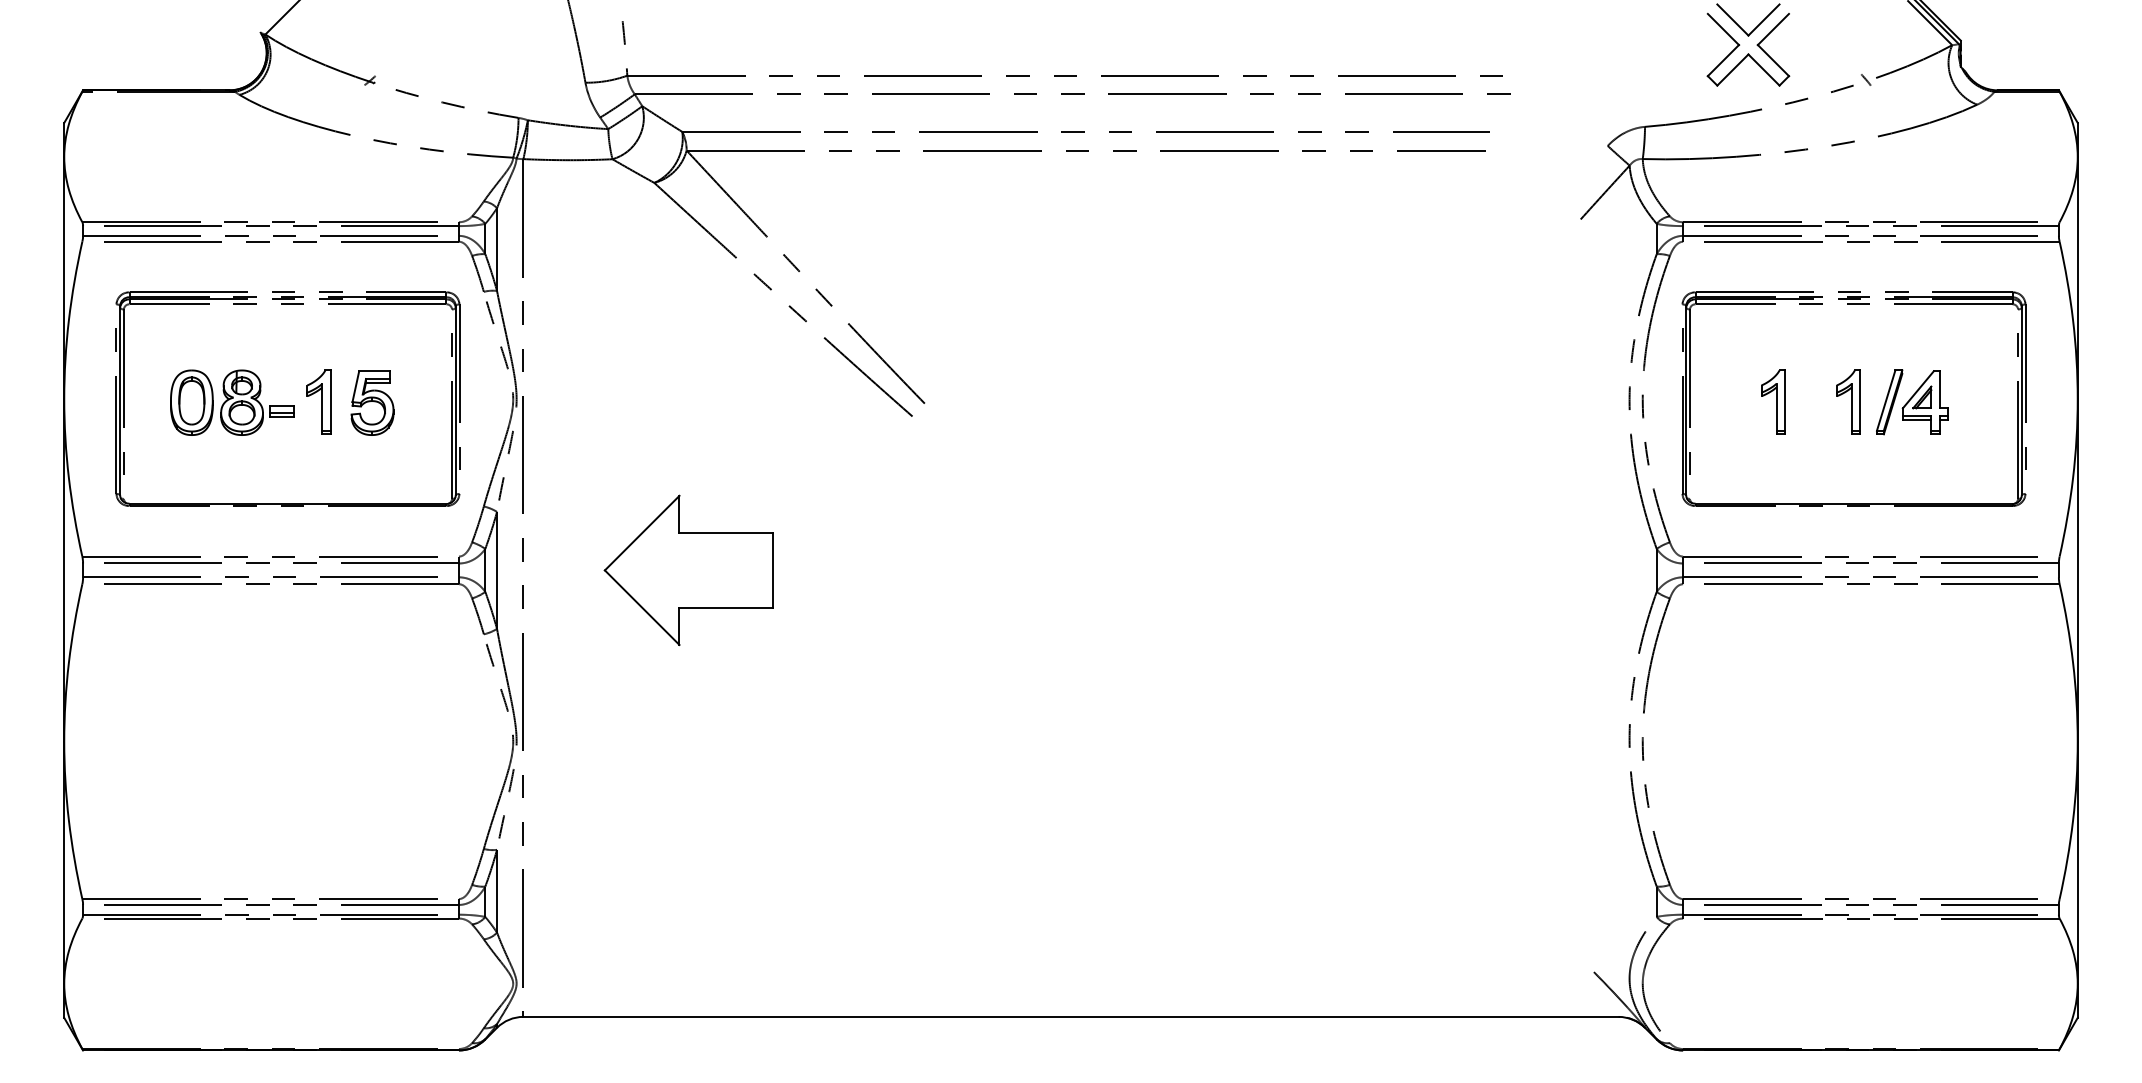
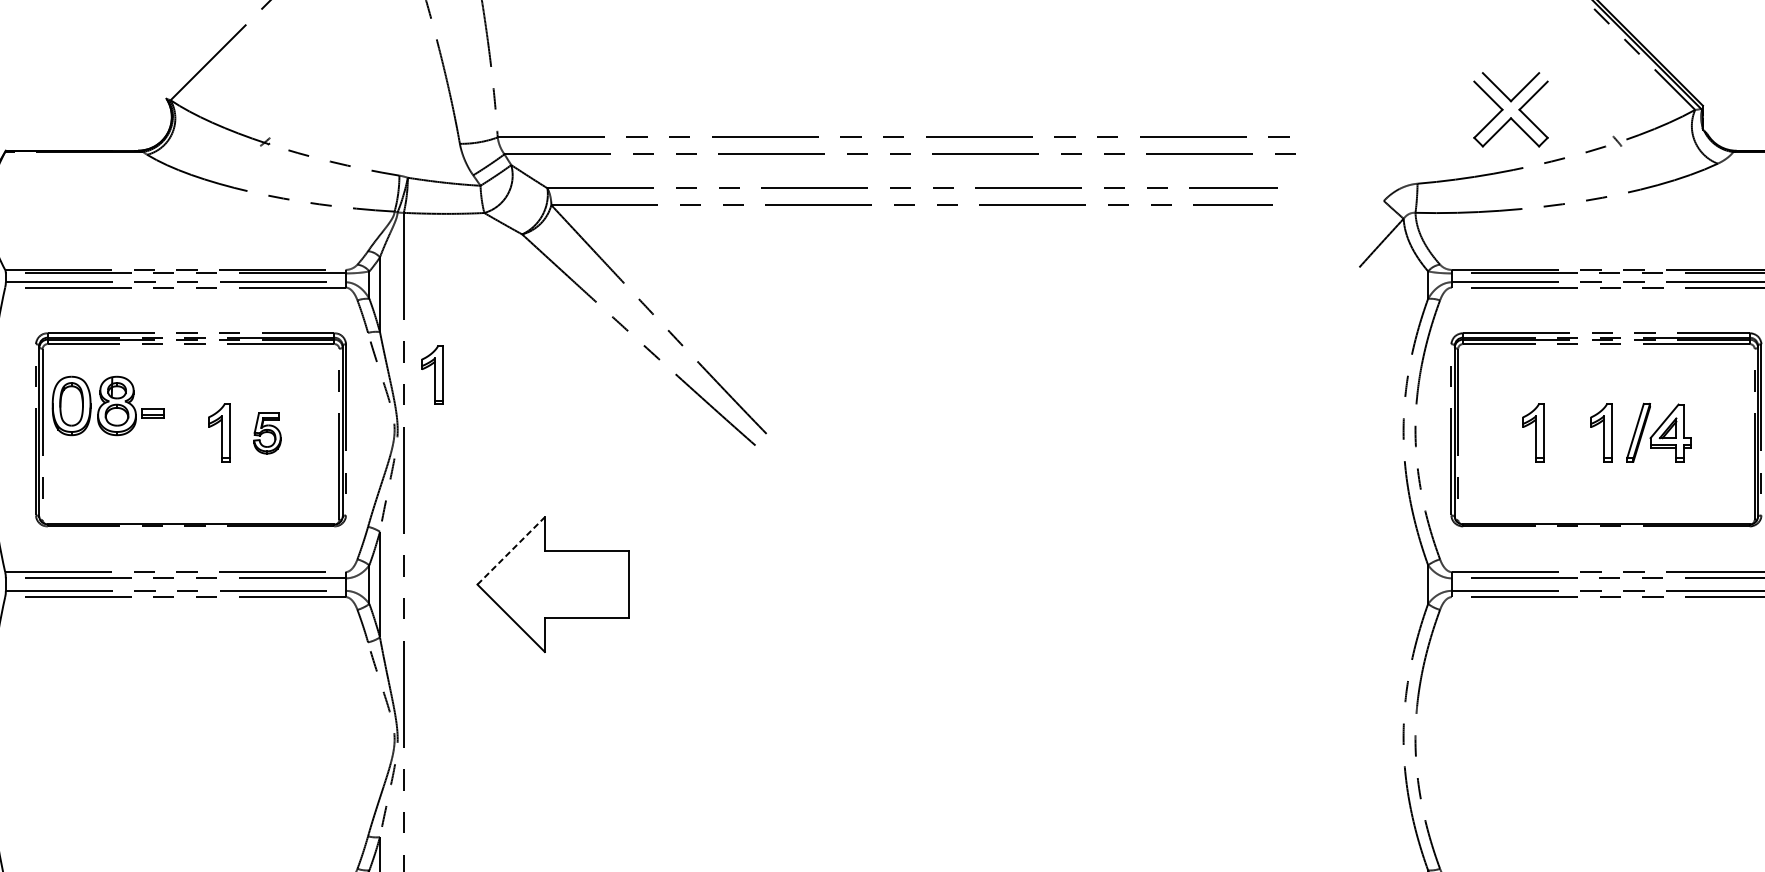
part: (554, 337) -> (431, 374), added
part: (232, 402) -> (108, 405), moved
part: (372, 402) -> (267, 432), size x0.7
line: (642, 533) -> (511, 551), solid -> dashed

